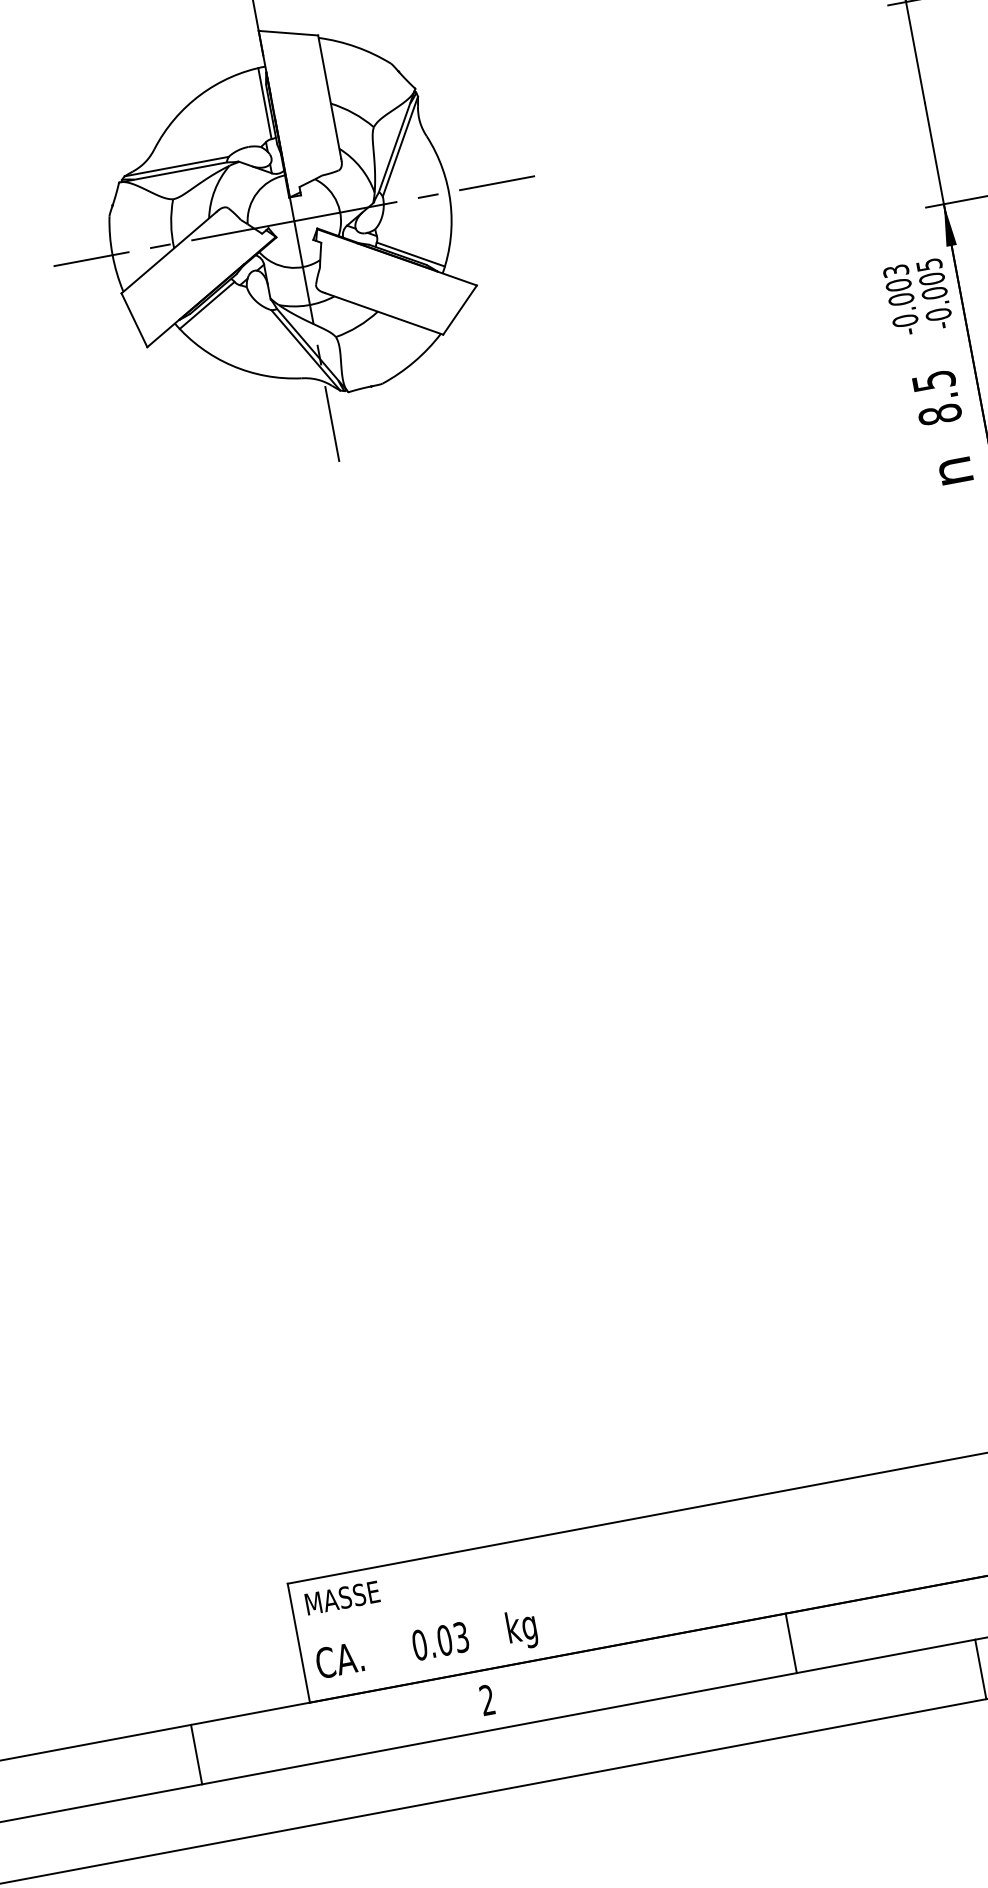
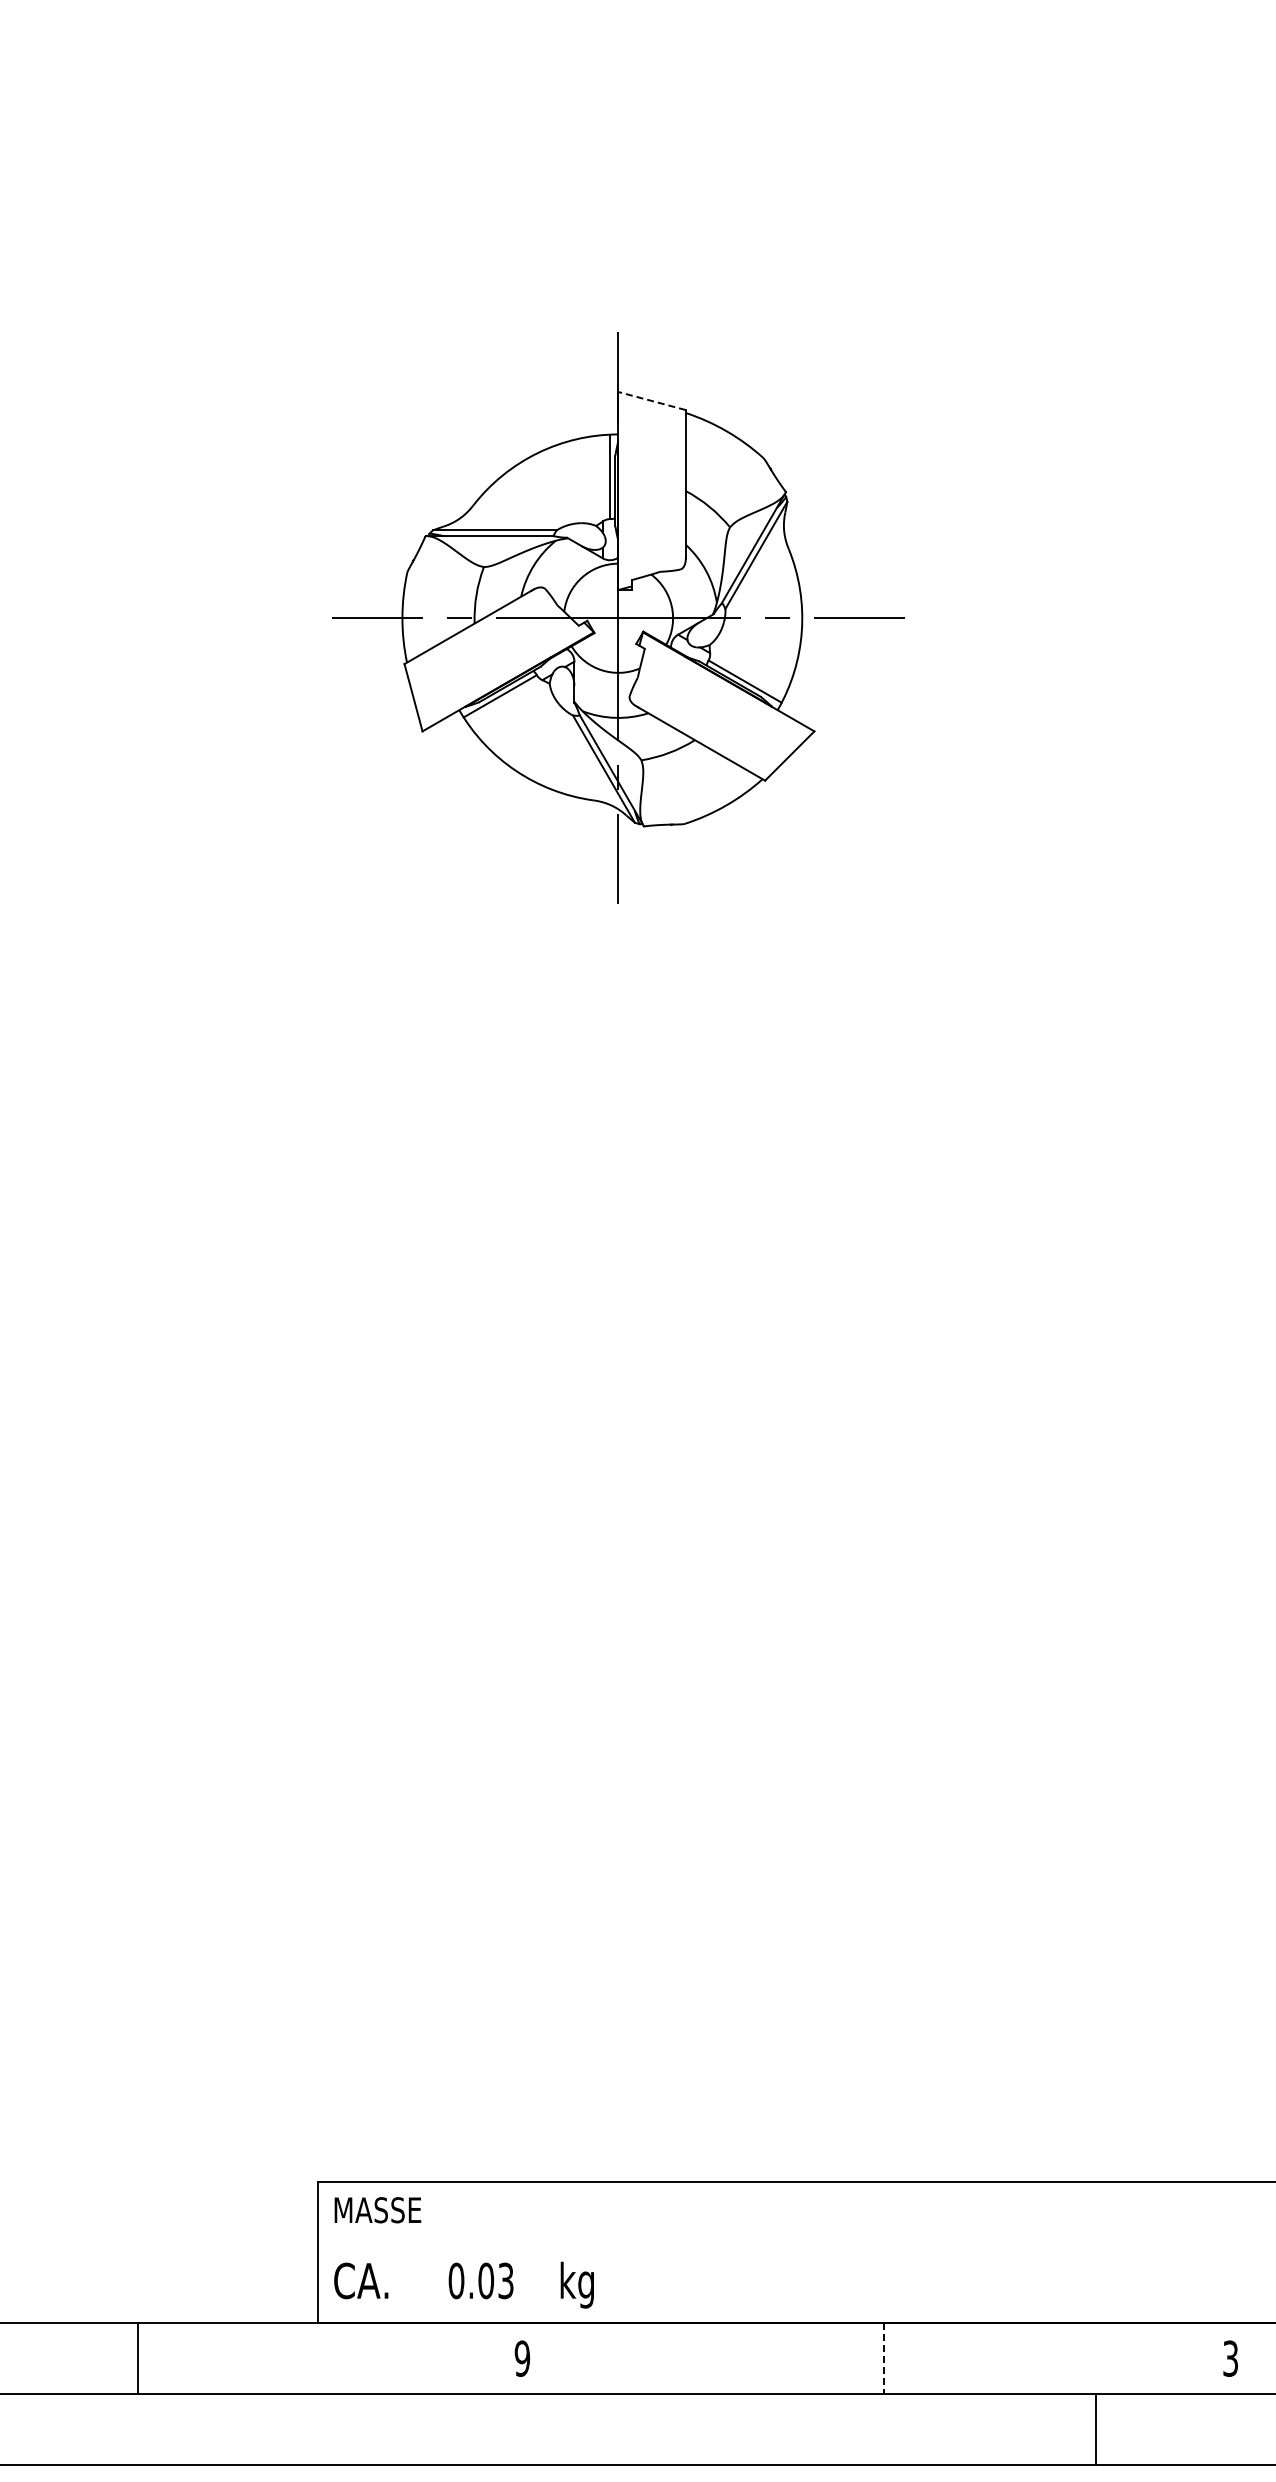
line: (288, 33) -> (652, 401), solid -> dashed
line: (791, 1644) -> (883, 2359), solid -> dashed
text: (487, 1700) -> (522, 2358), 2 -> 9
line: (196, 1754) -> (137, 2358), moved

